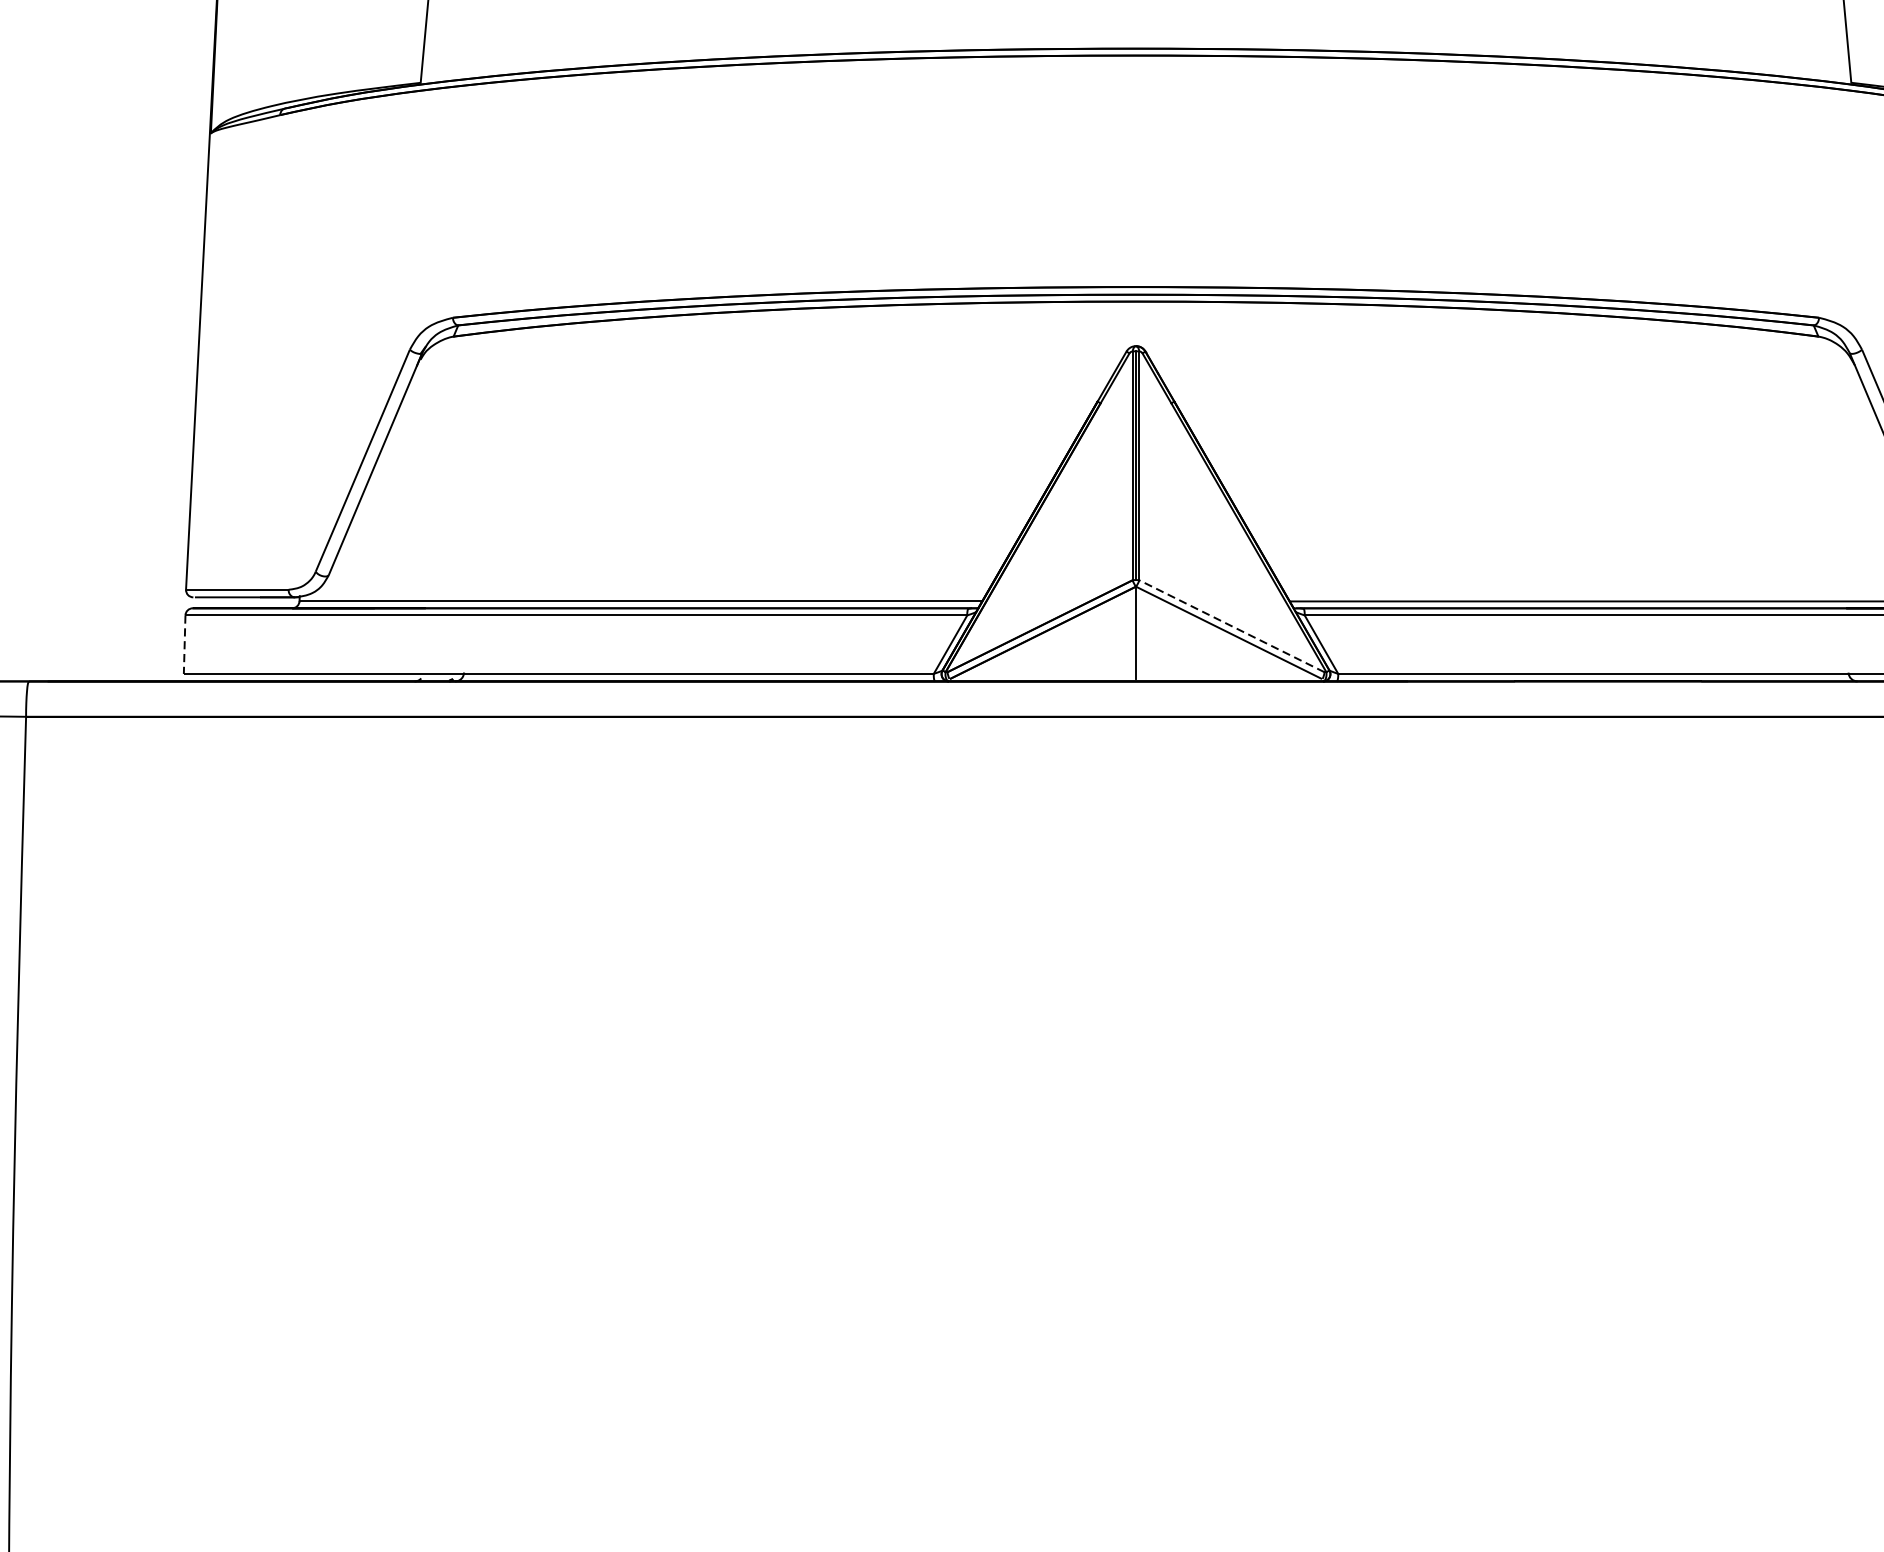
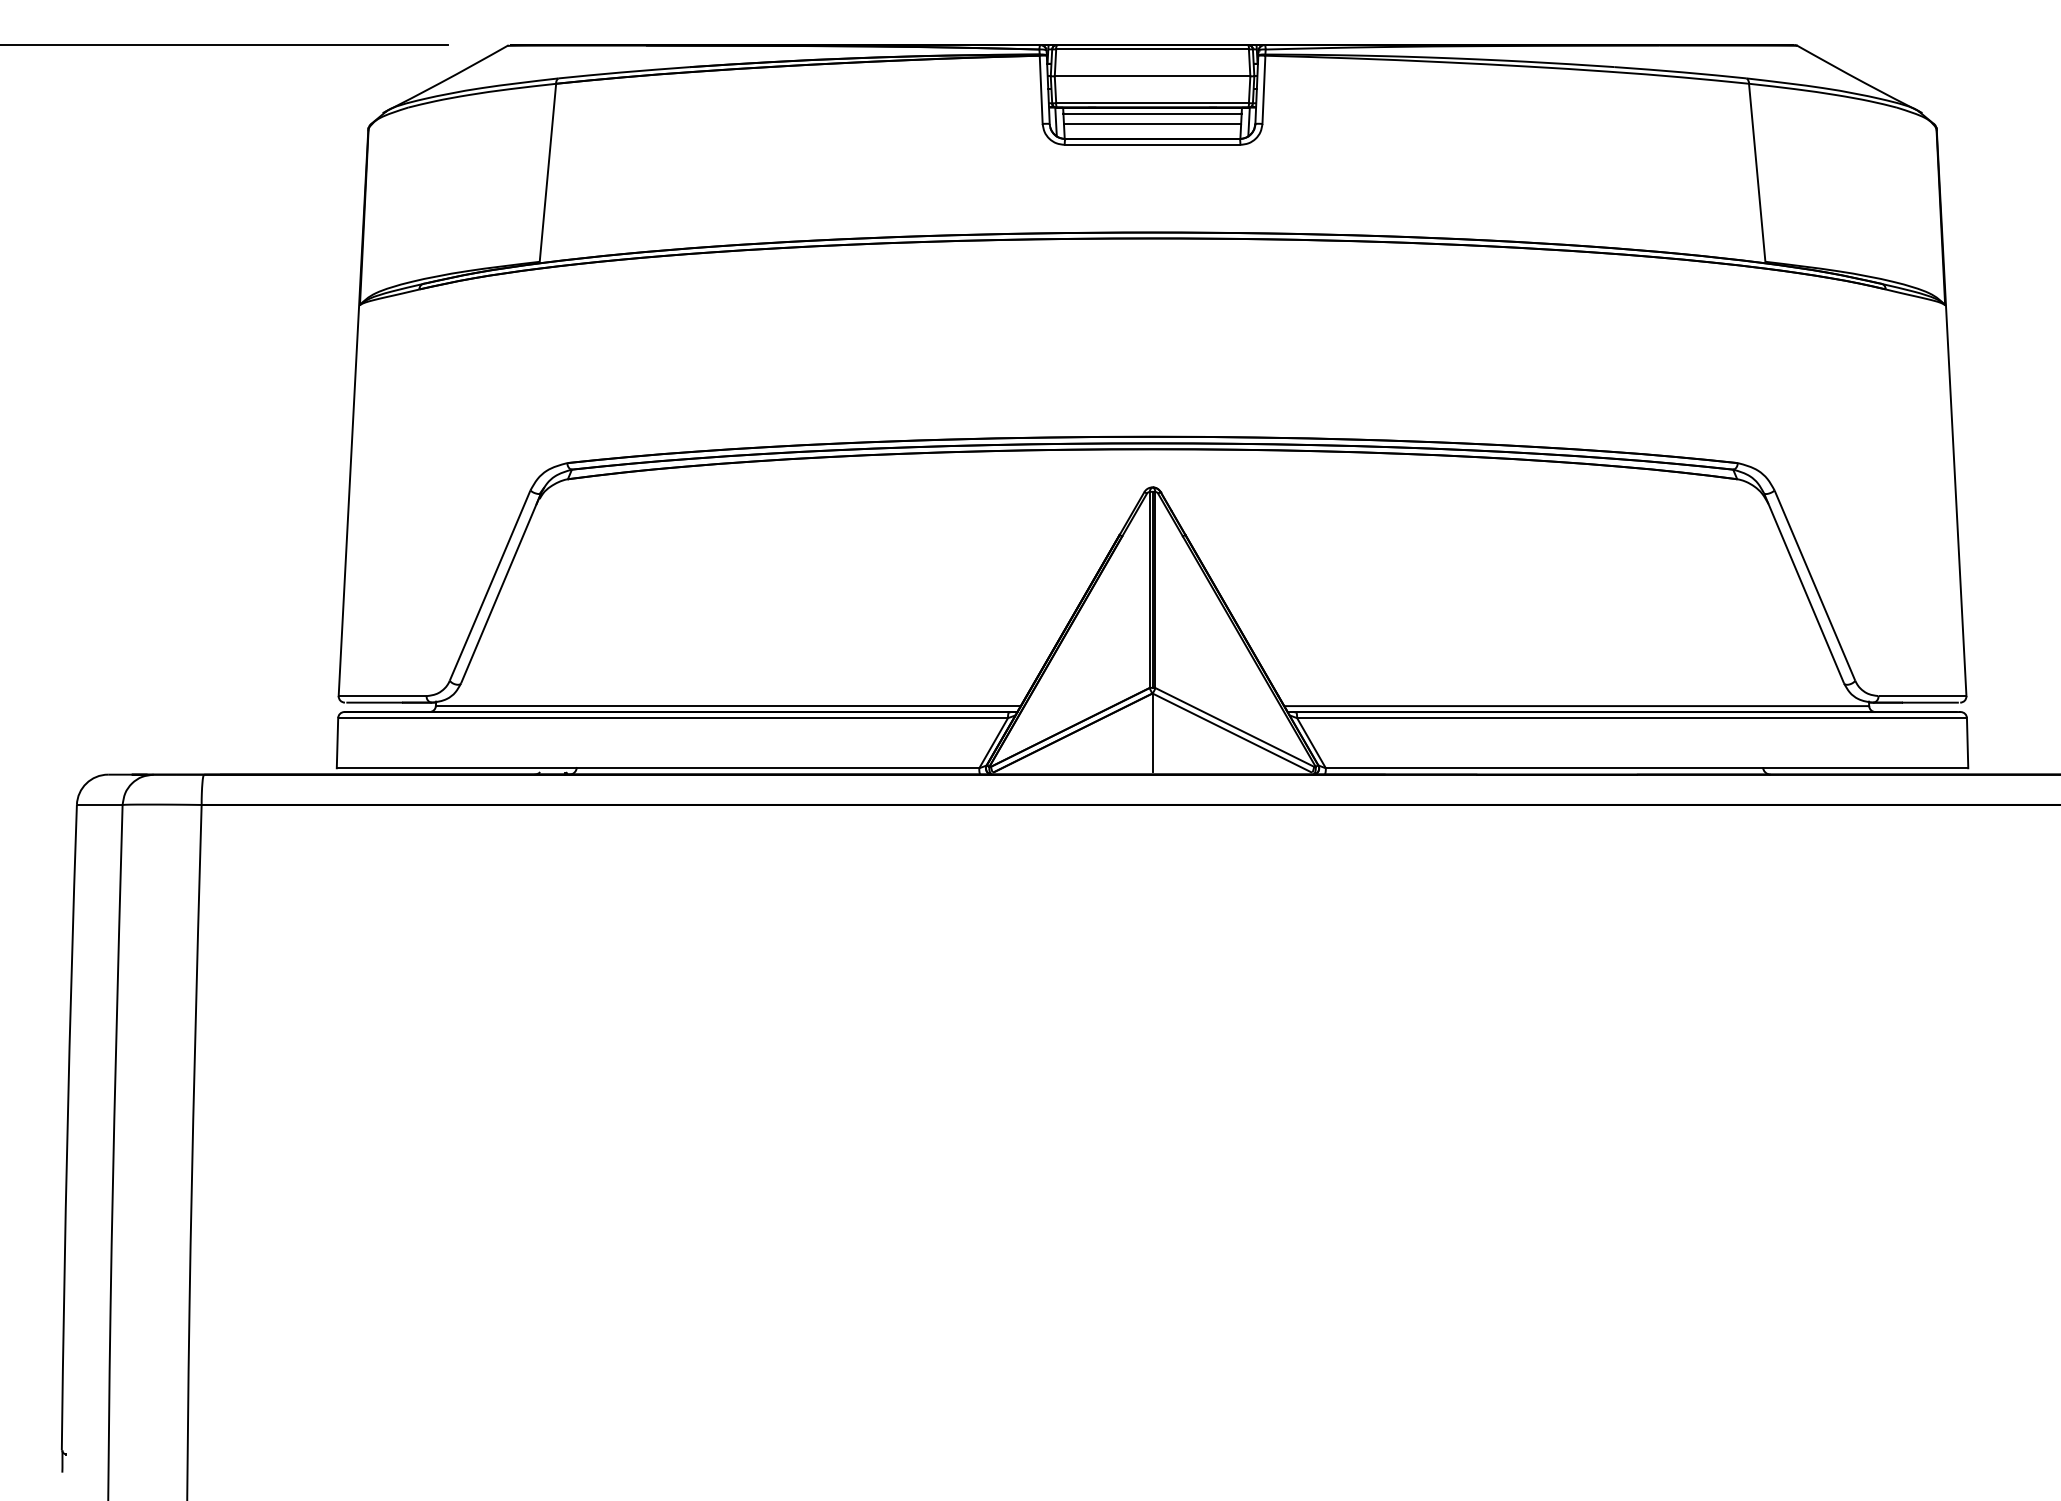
line: (1231, 626) -> (1234, 727), dashed -> solid
line: (184, 645) -> (337, 743), dashed -> solid

